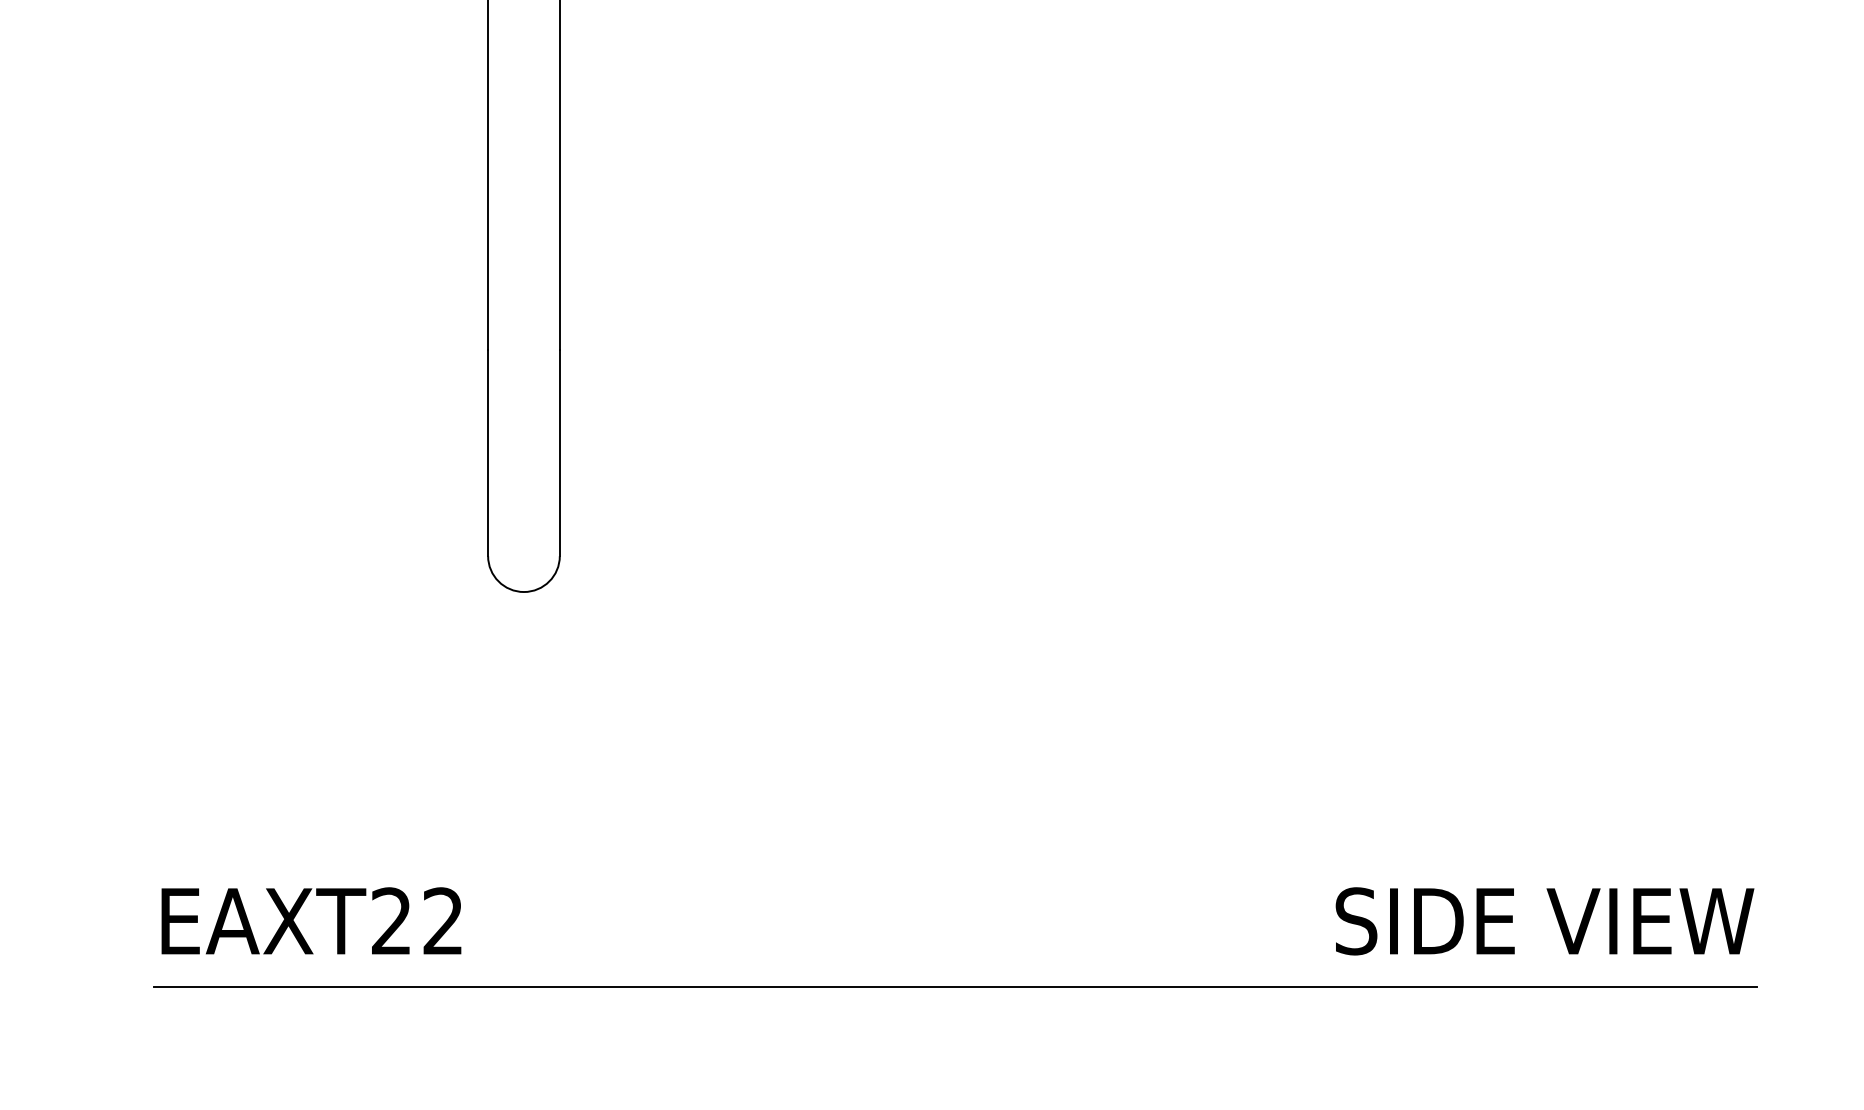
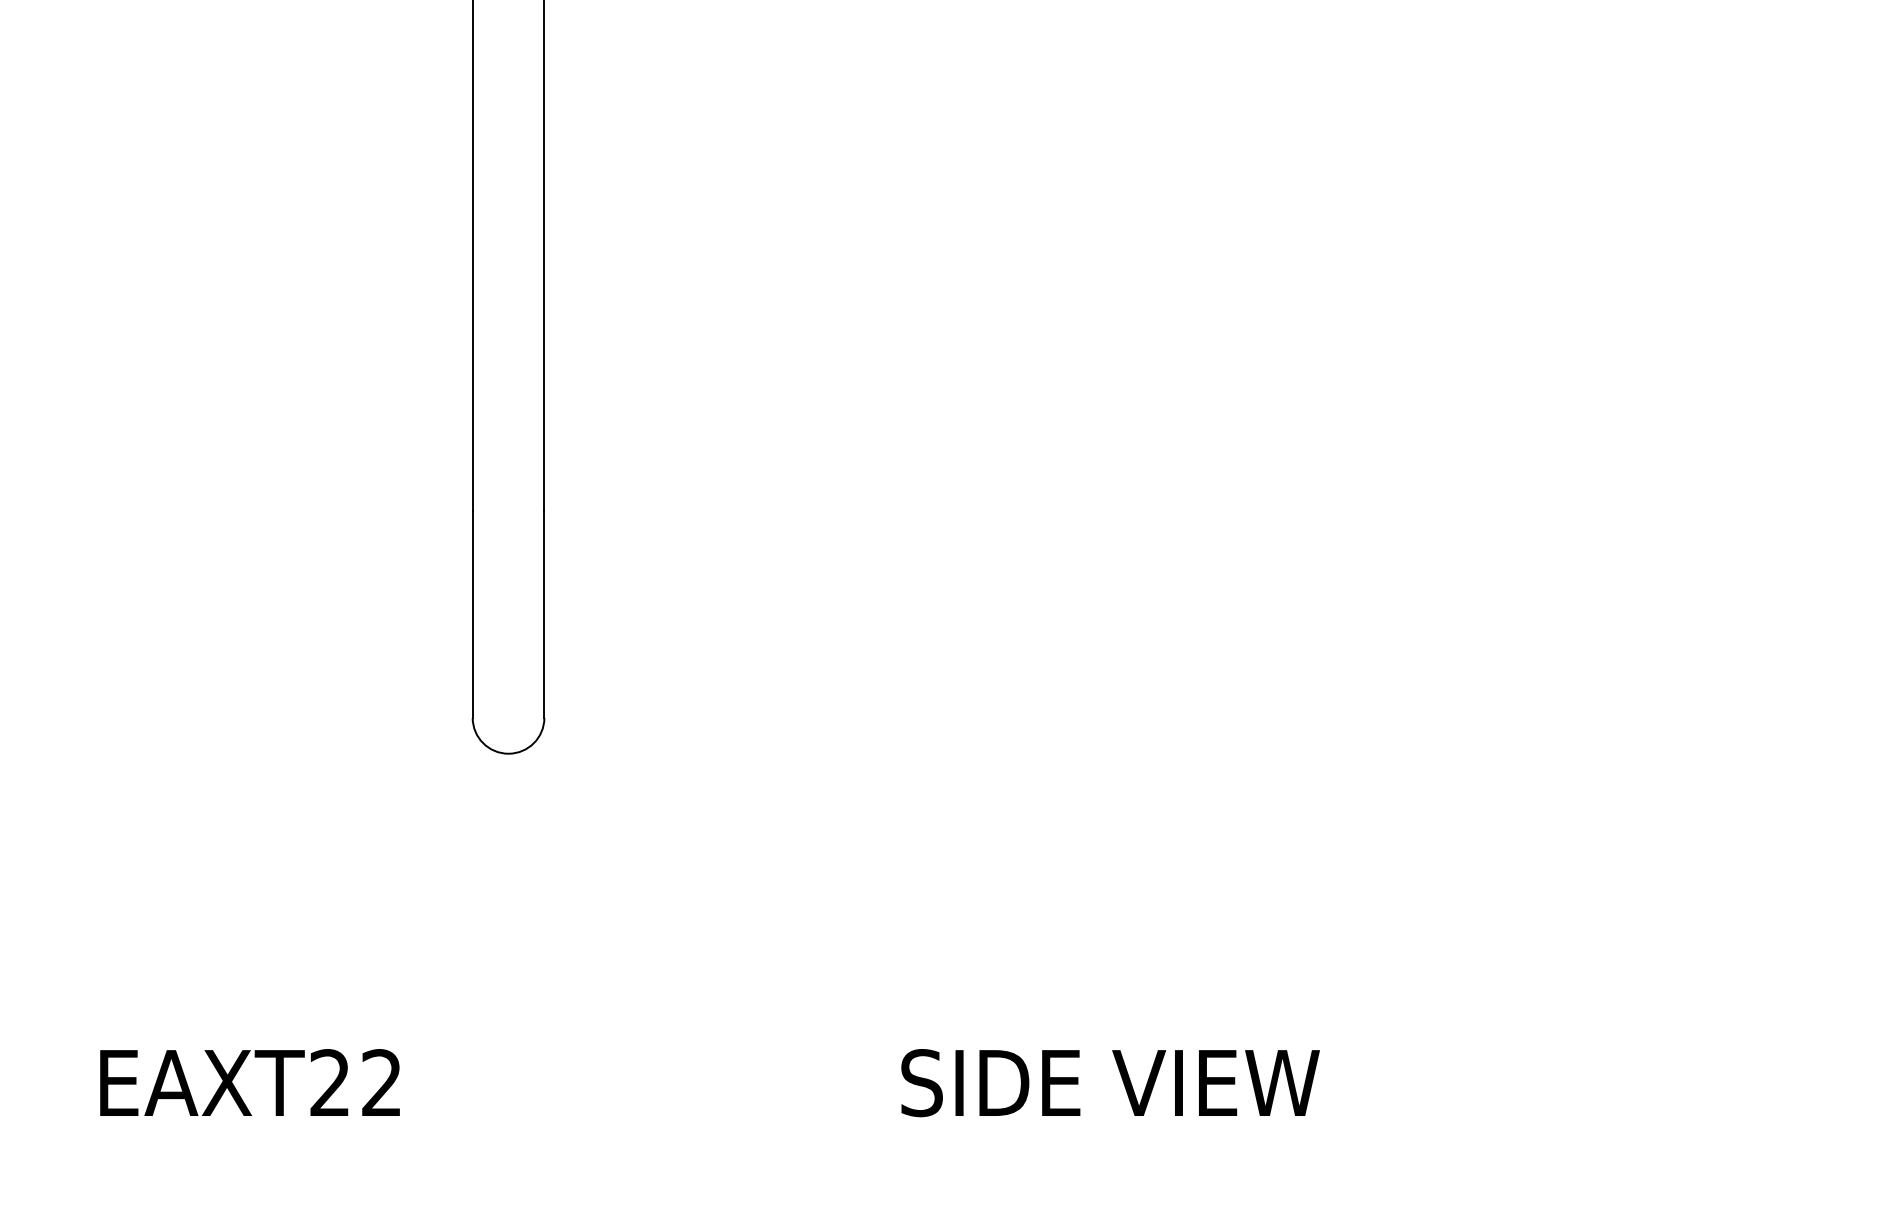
text: (310, 920) -> (249, 1082), moved
text: (1544, 921) -> (1110, 1083), moved
line: (954, 986) -> (939, 1148), removed

